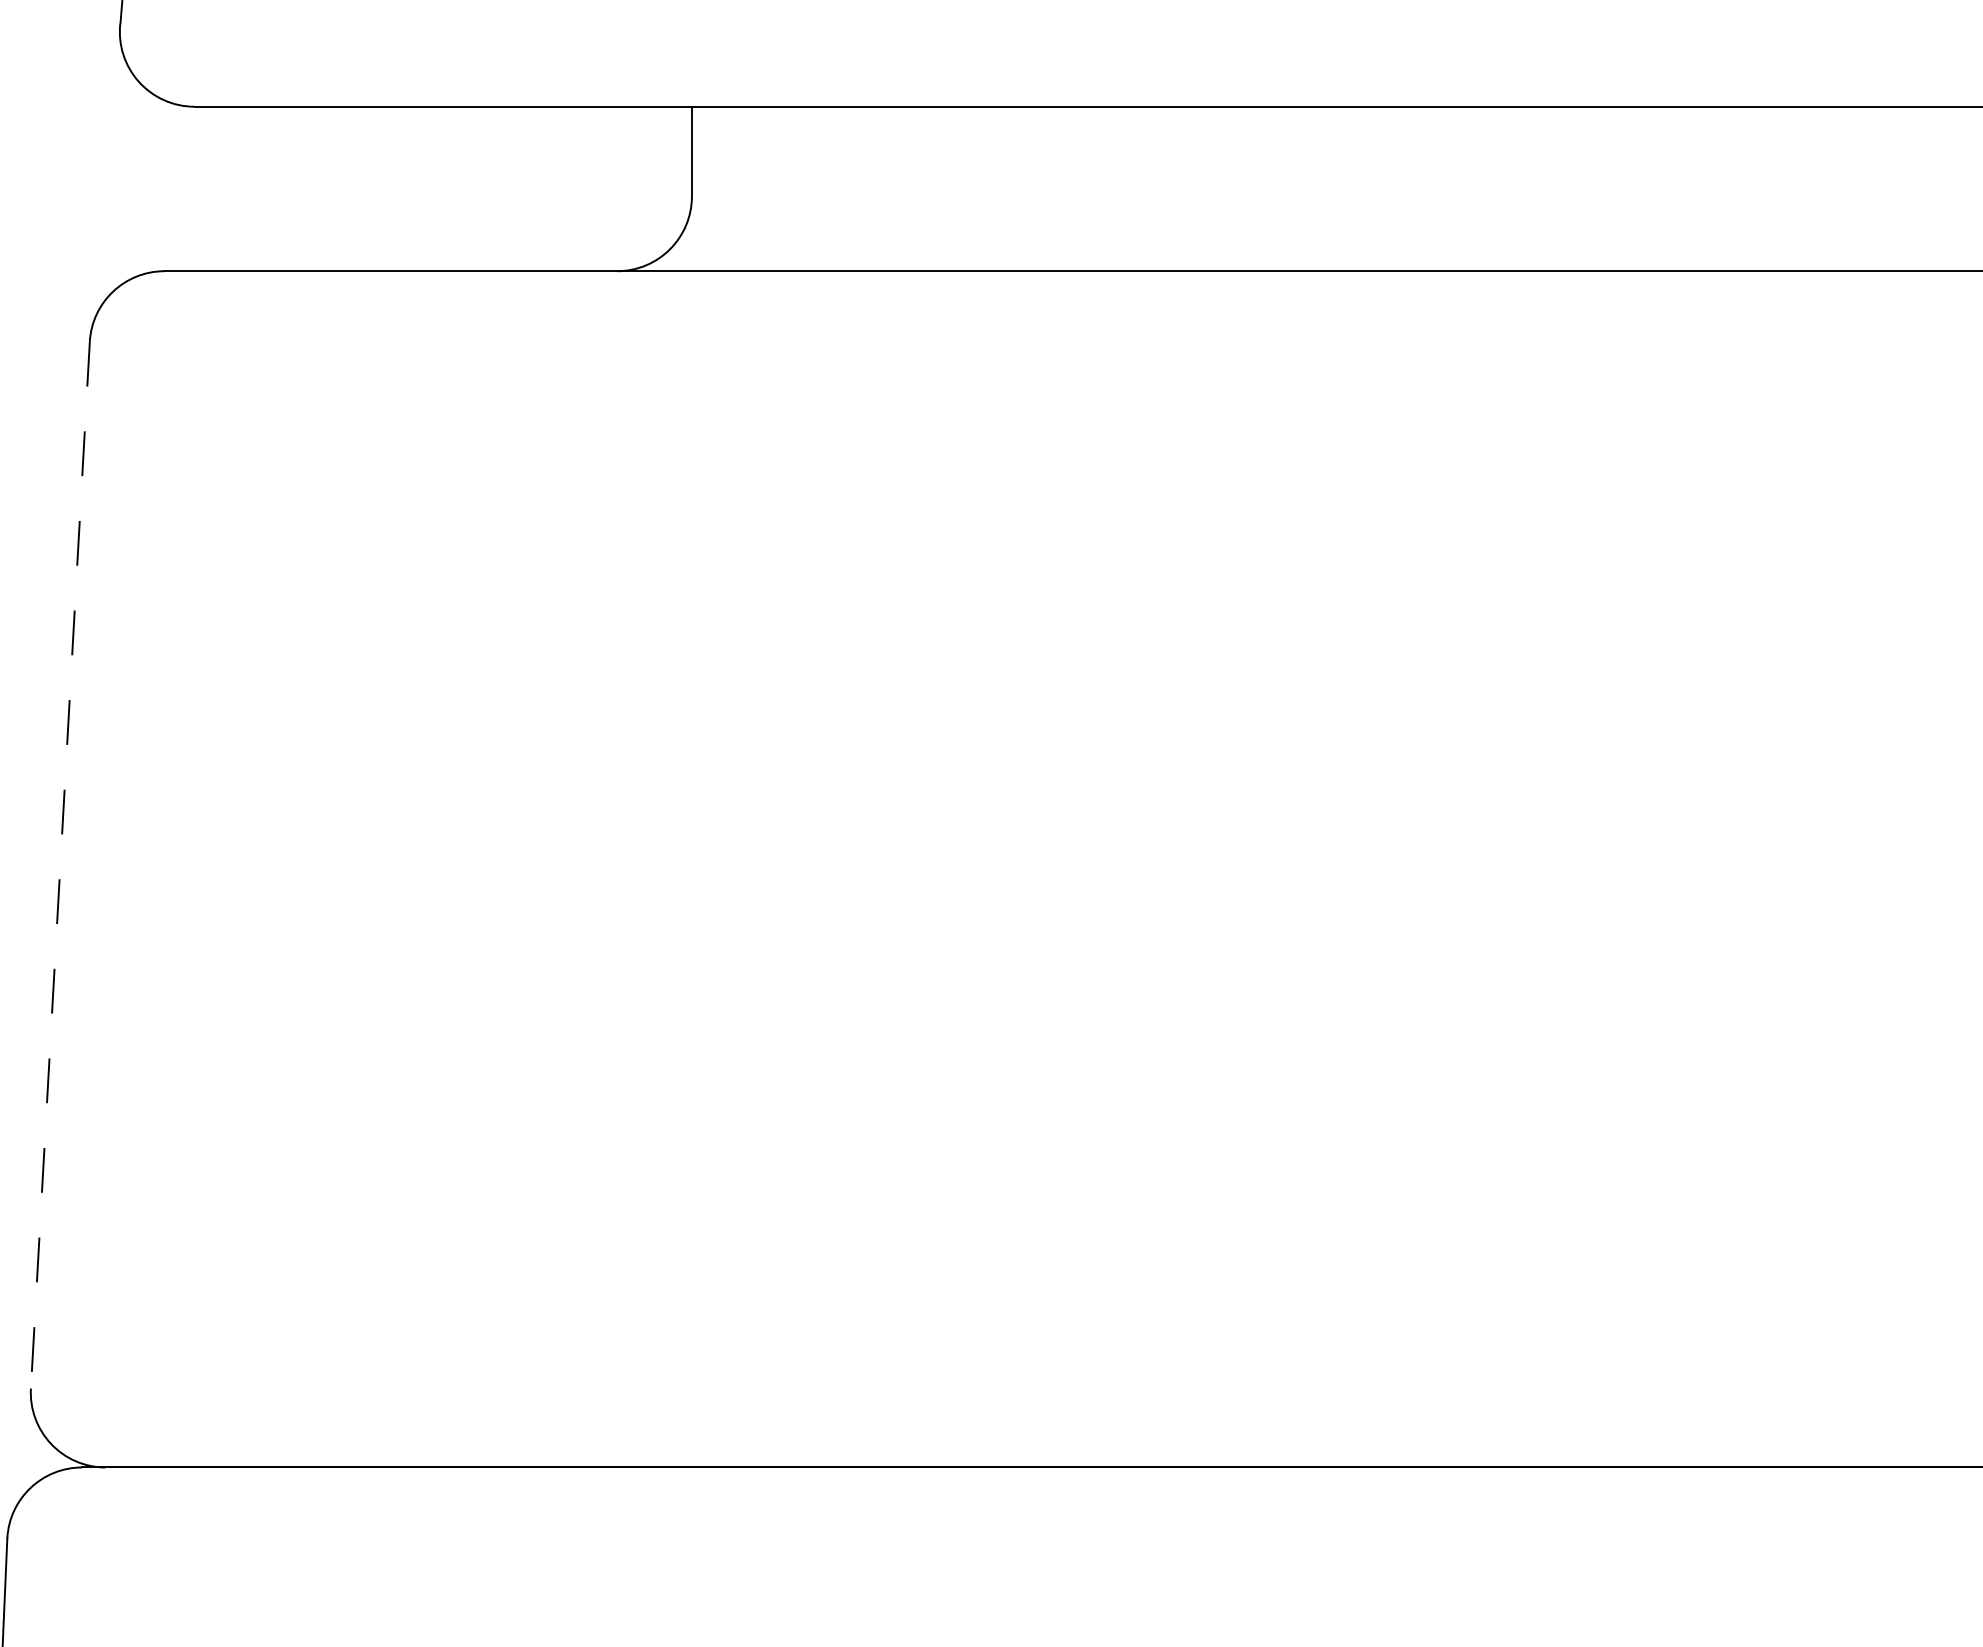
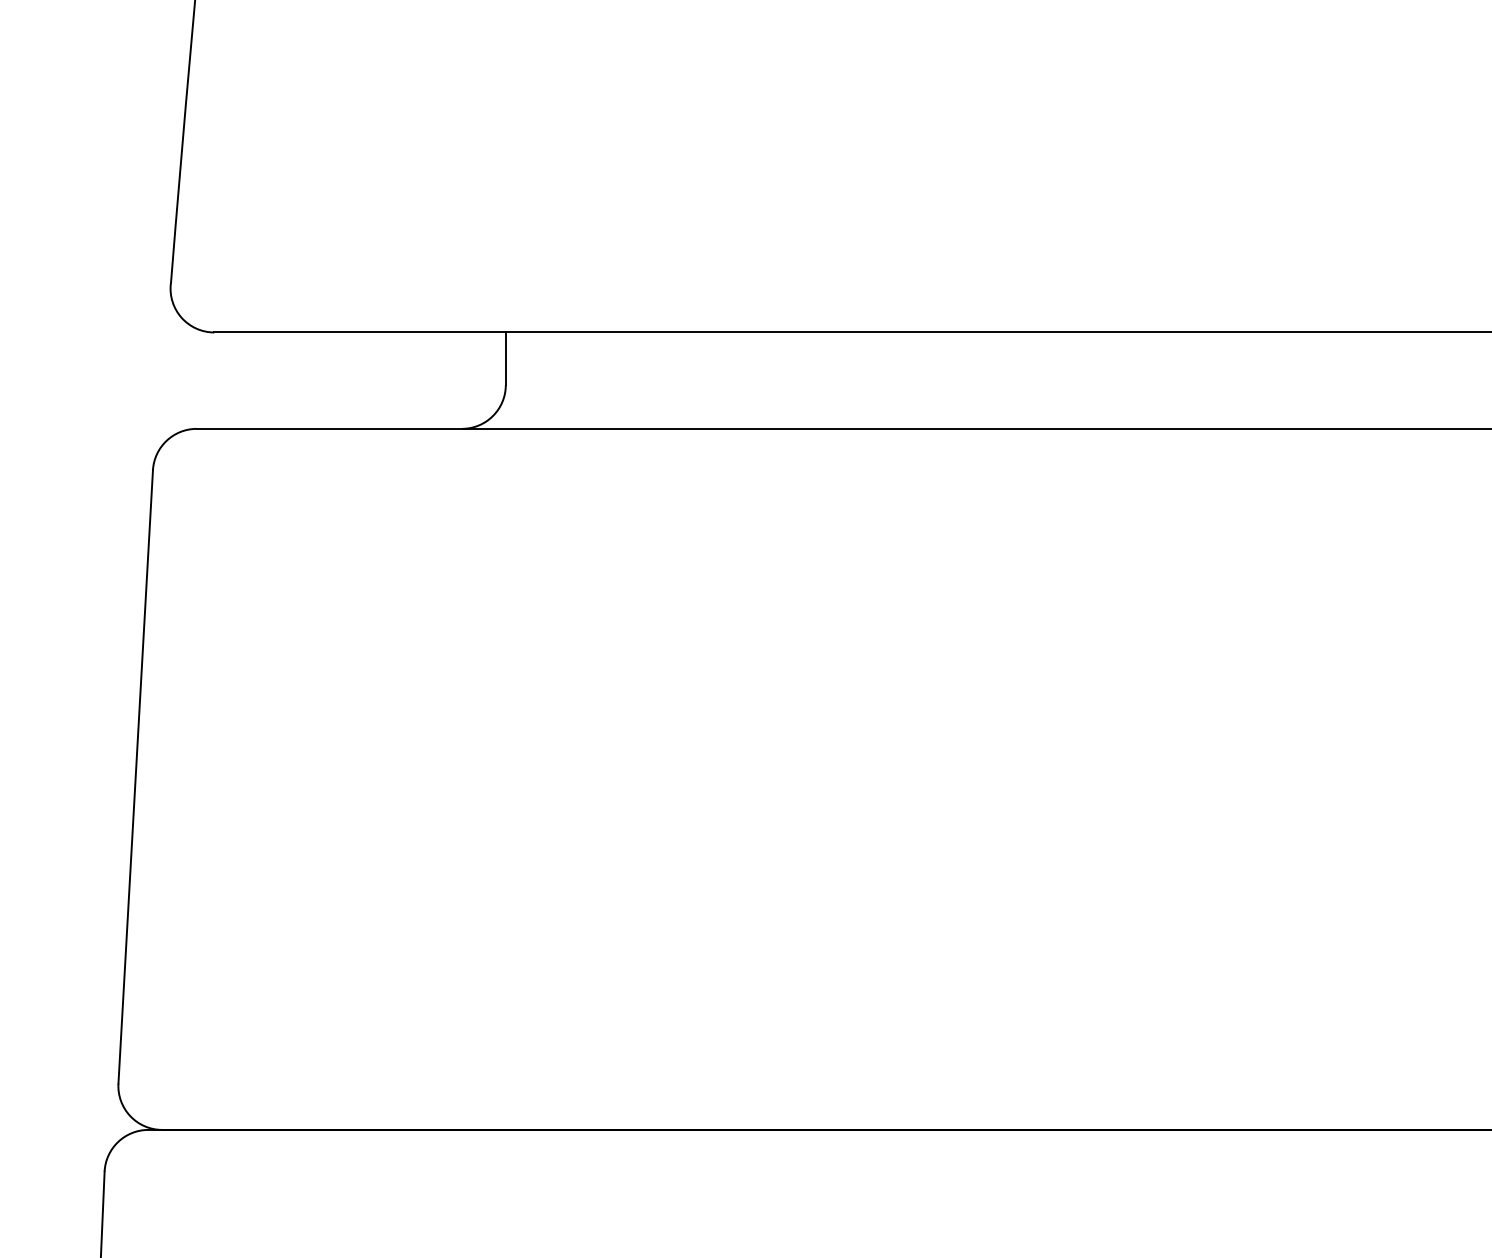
line: (60, 866) -> (135, 777), dashed -> solid

